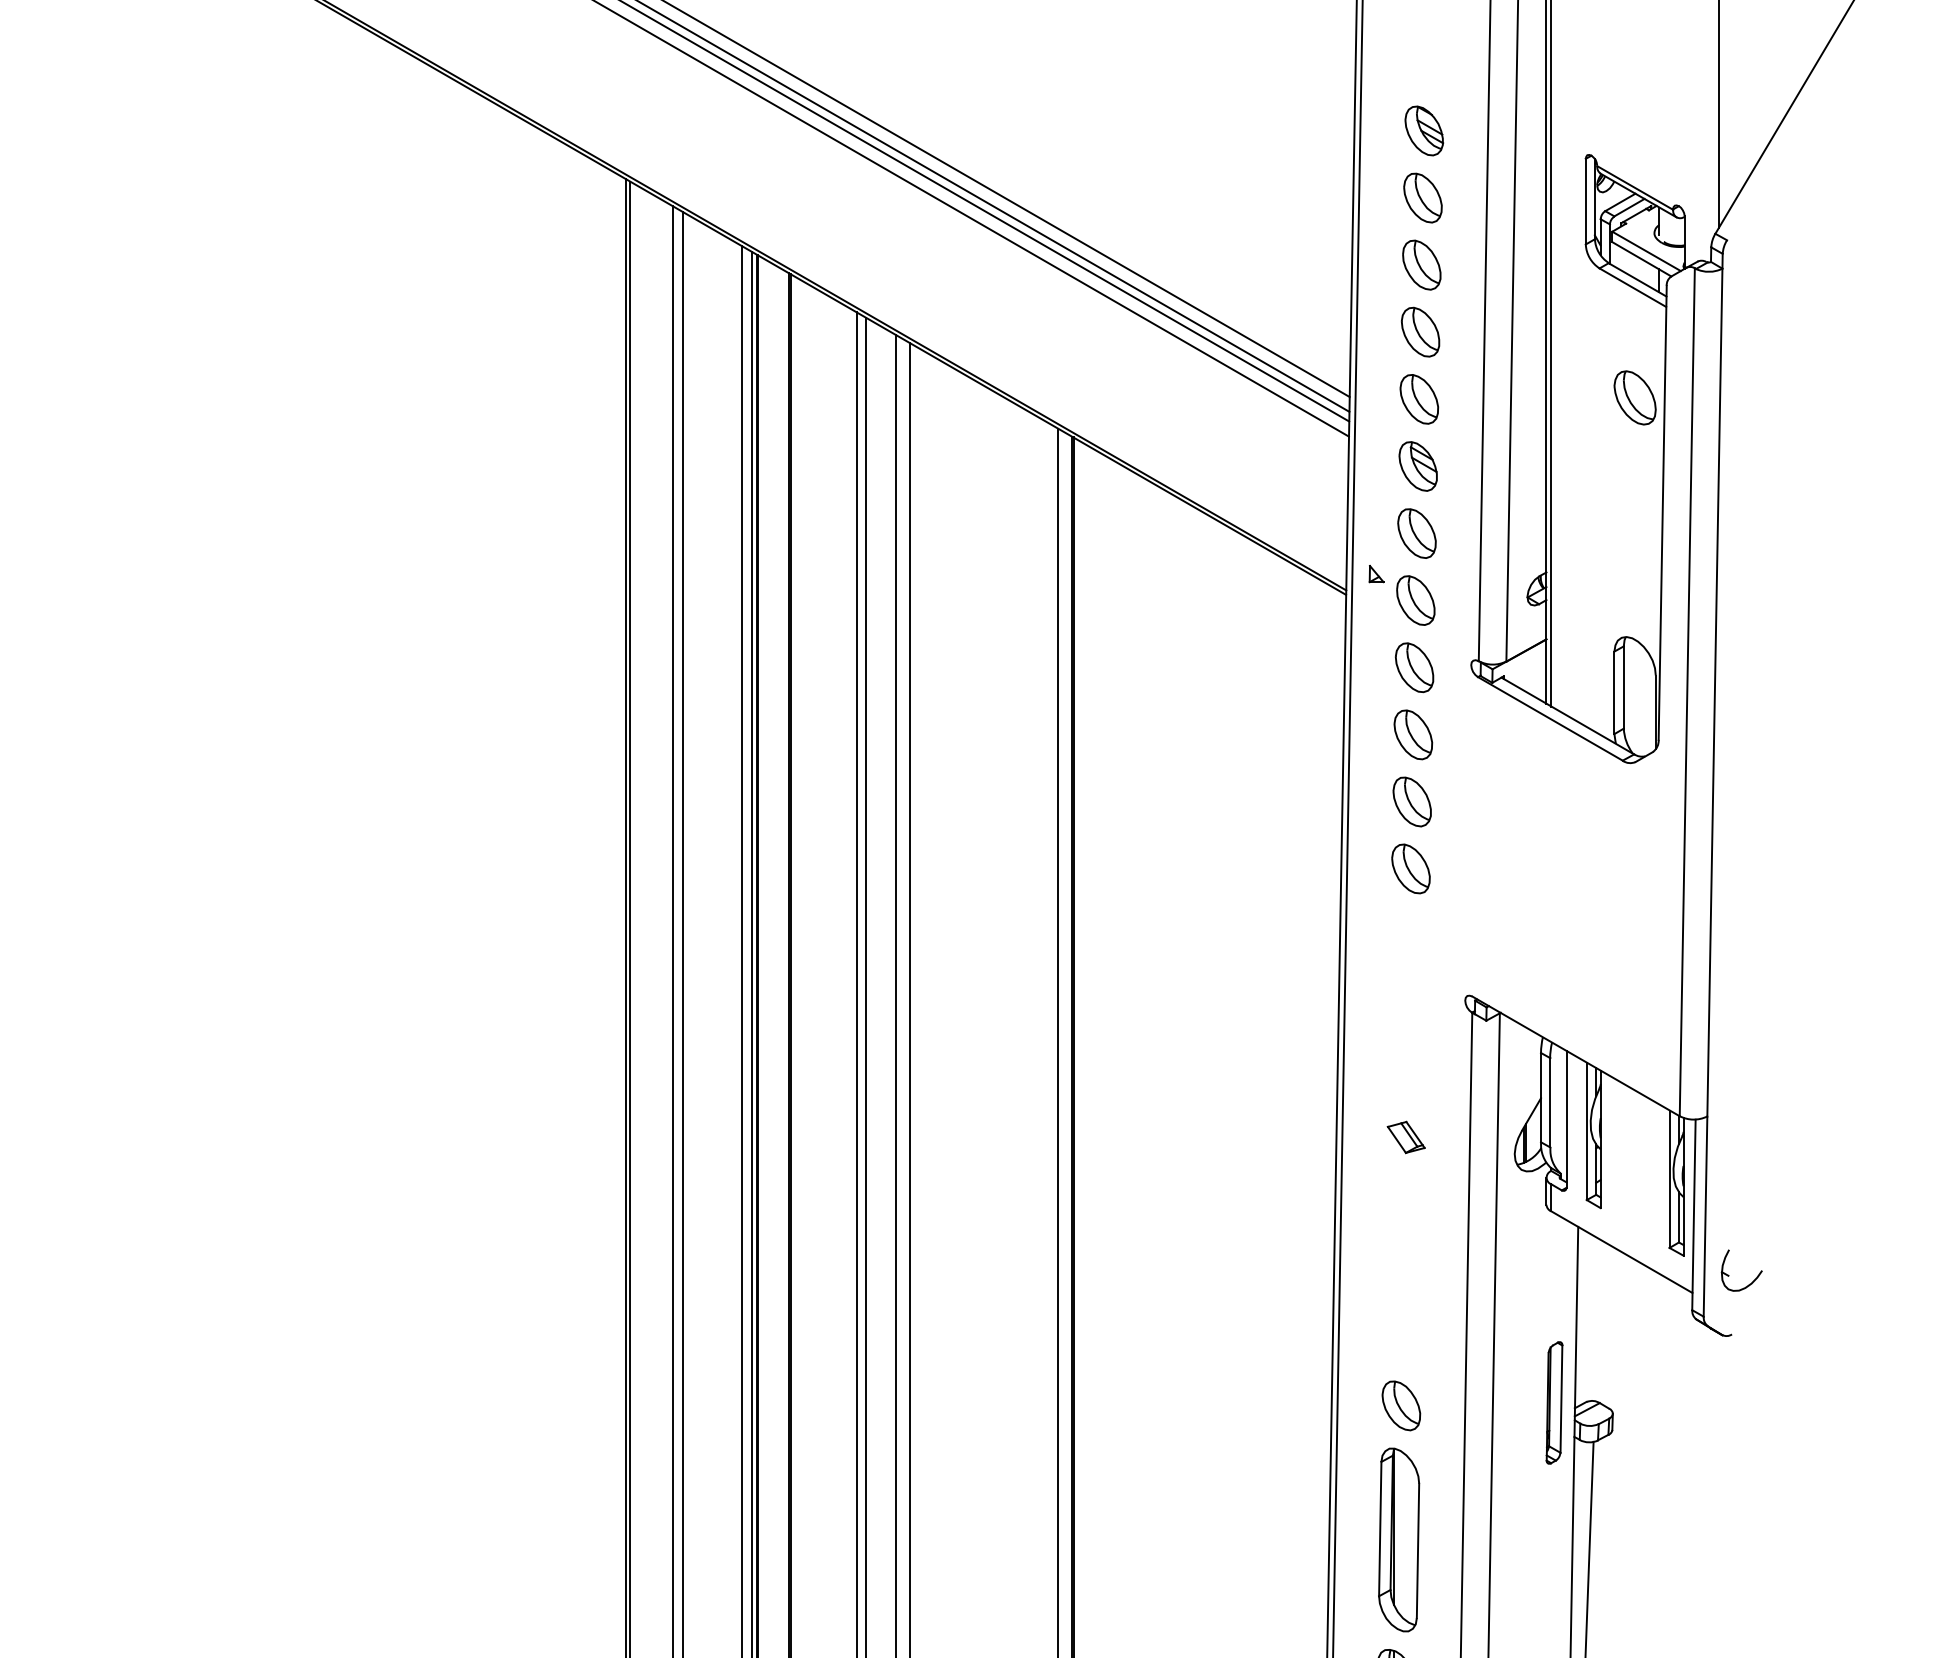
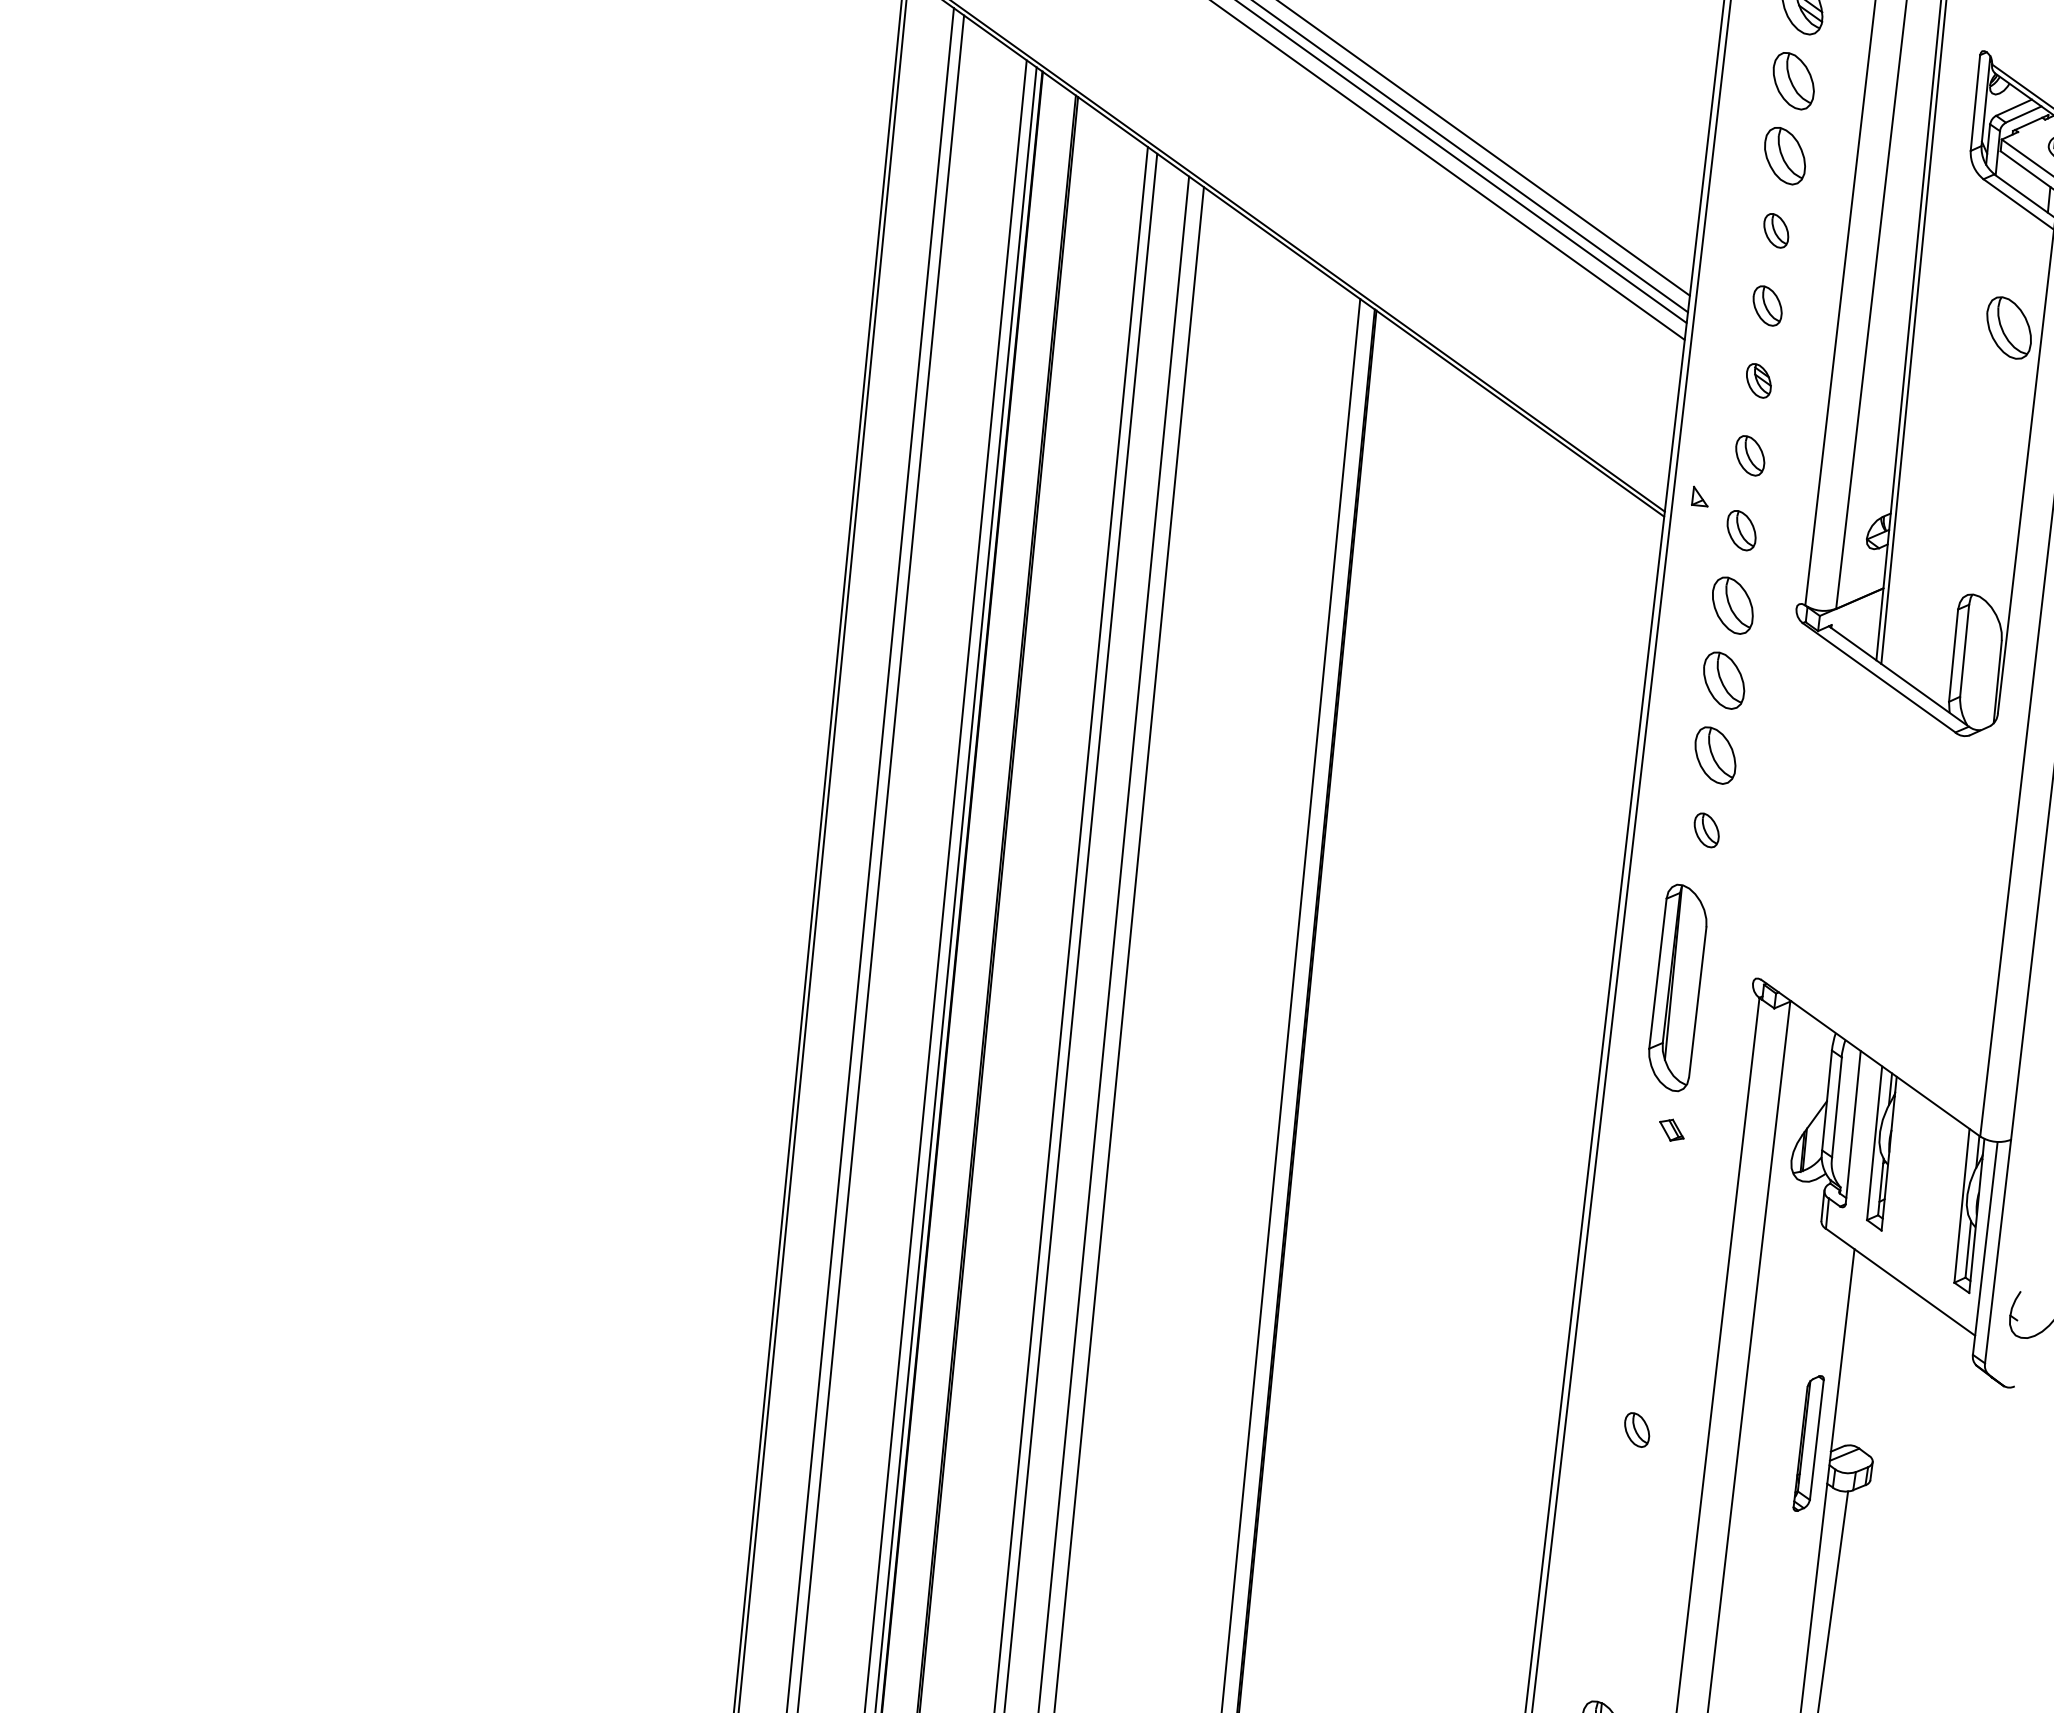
part: (1420, 331) -> (1776, 230), size x0.6
part: (1419, 399) -> (1767, 306), size x0.7
part: (1417, 466) -> (1758, 380), size x0.6
part: (1416, 533) -> (1749, 455), size x0.7
part: (1415, 600) -> (1741, 530), size x0.7
part: (1410, 868) -> (1706, 829), size x0.6
part: (1405, 1137) -> (1671, 1130), size x0.6
part: (1401, 1405) -> (1637, 1429), size x0.6
part: (1399, 1539) -> (1678, 987), moved

